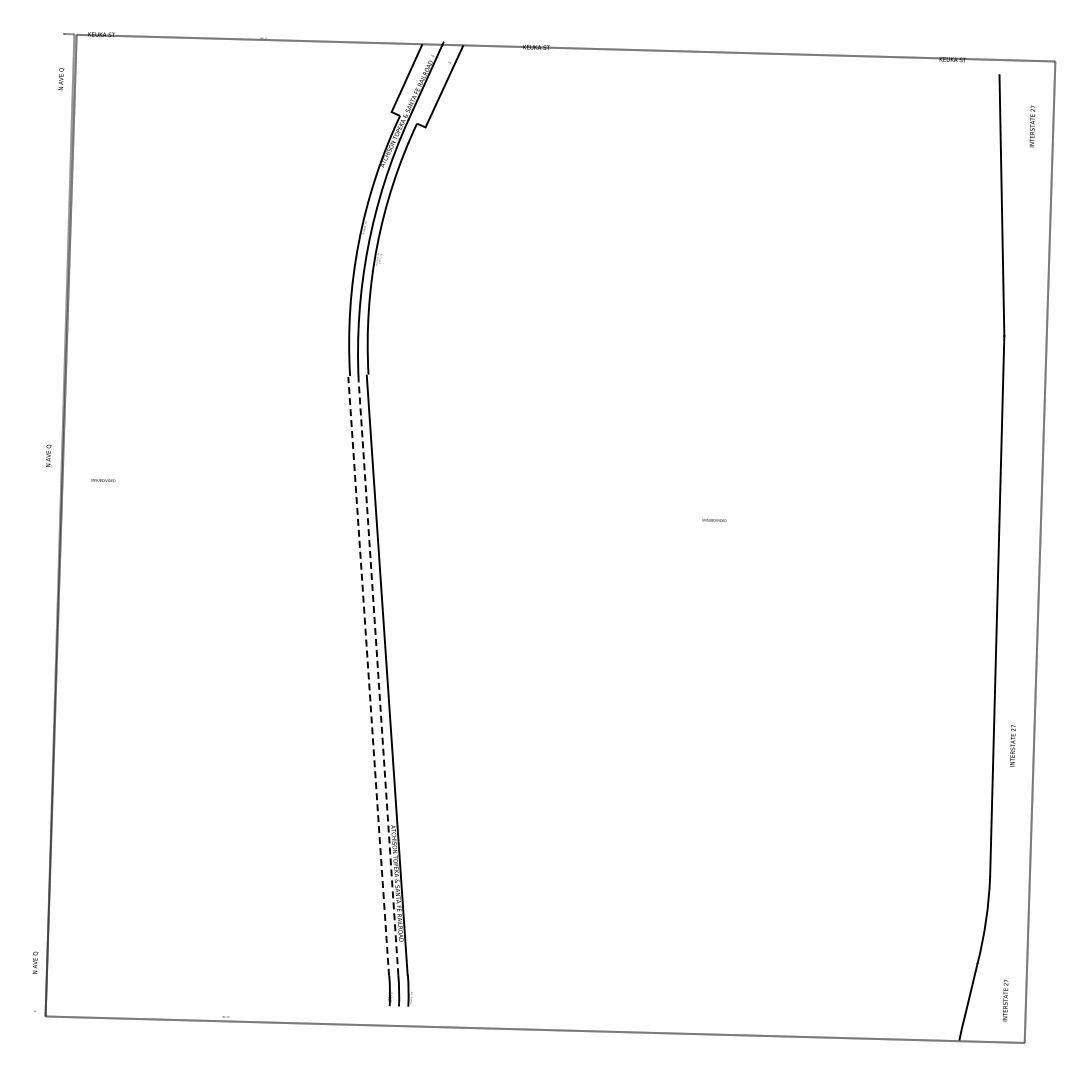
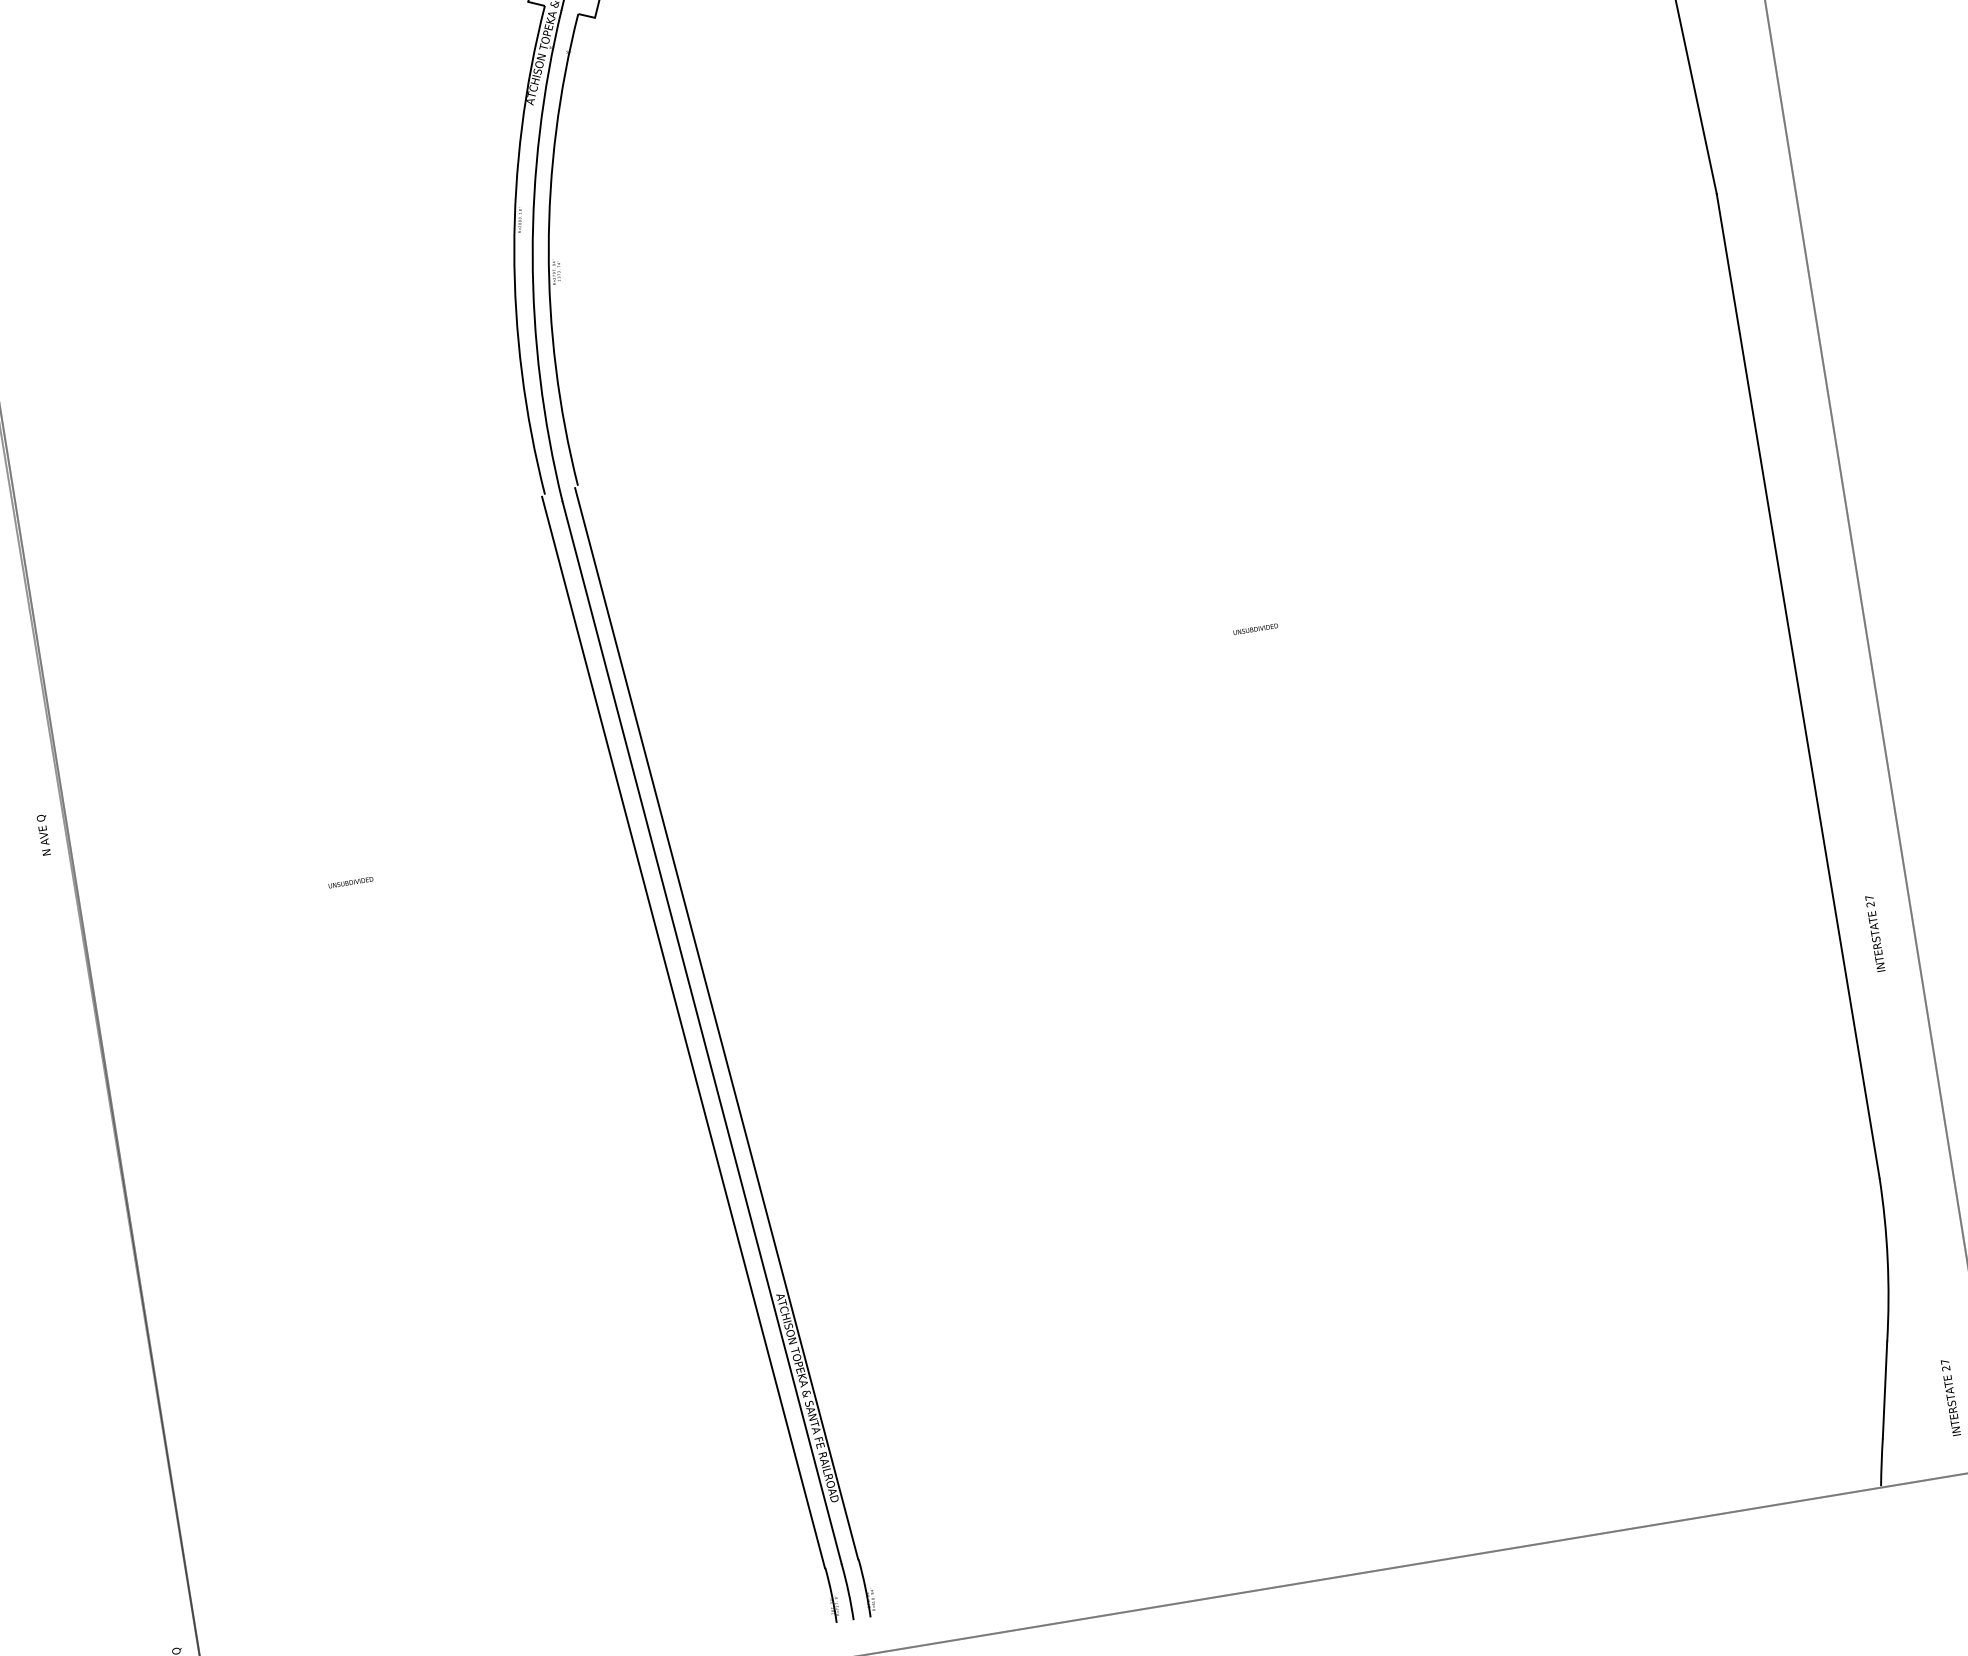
text: (48, 455) -> (43, 834), moved
text: (103, 480) -> (351, 882), moved
line: (368, 675) -> (682, 1031), dashed -> solid
line: (378, 677) -> (701, 1031), dashed -> solid

